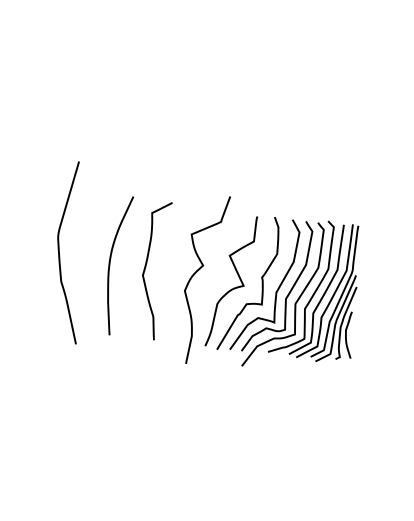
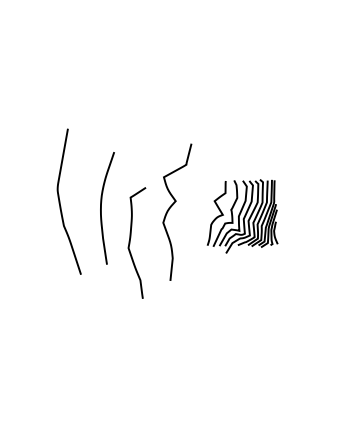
curve: (146, 268) -> (130, 242), moved
part: (283, 293) -> (242, 216), size x0.6

